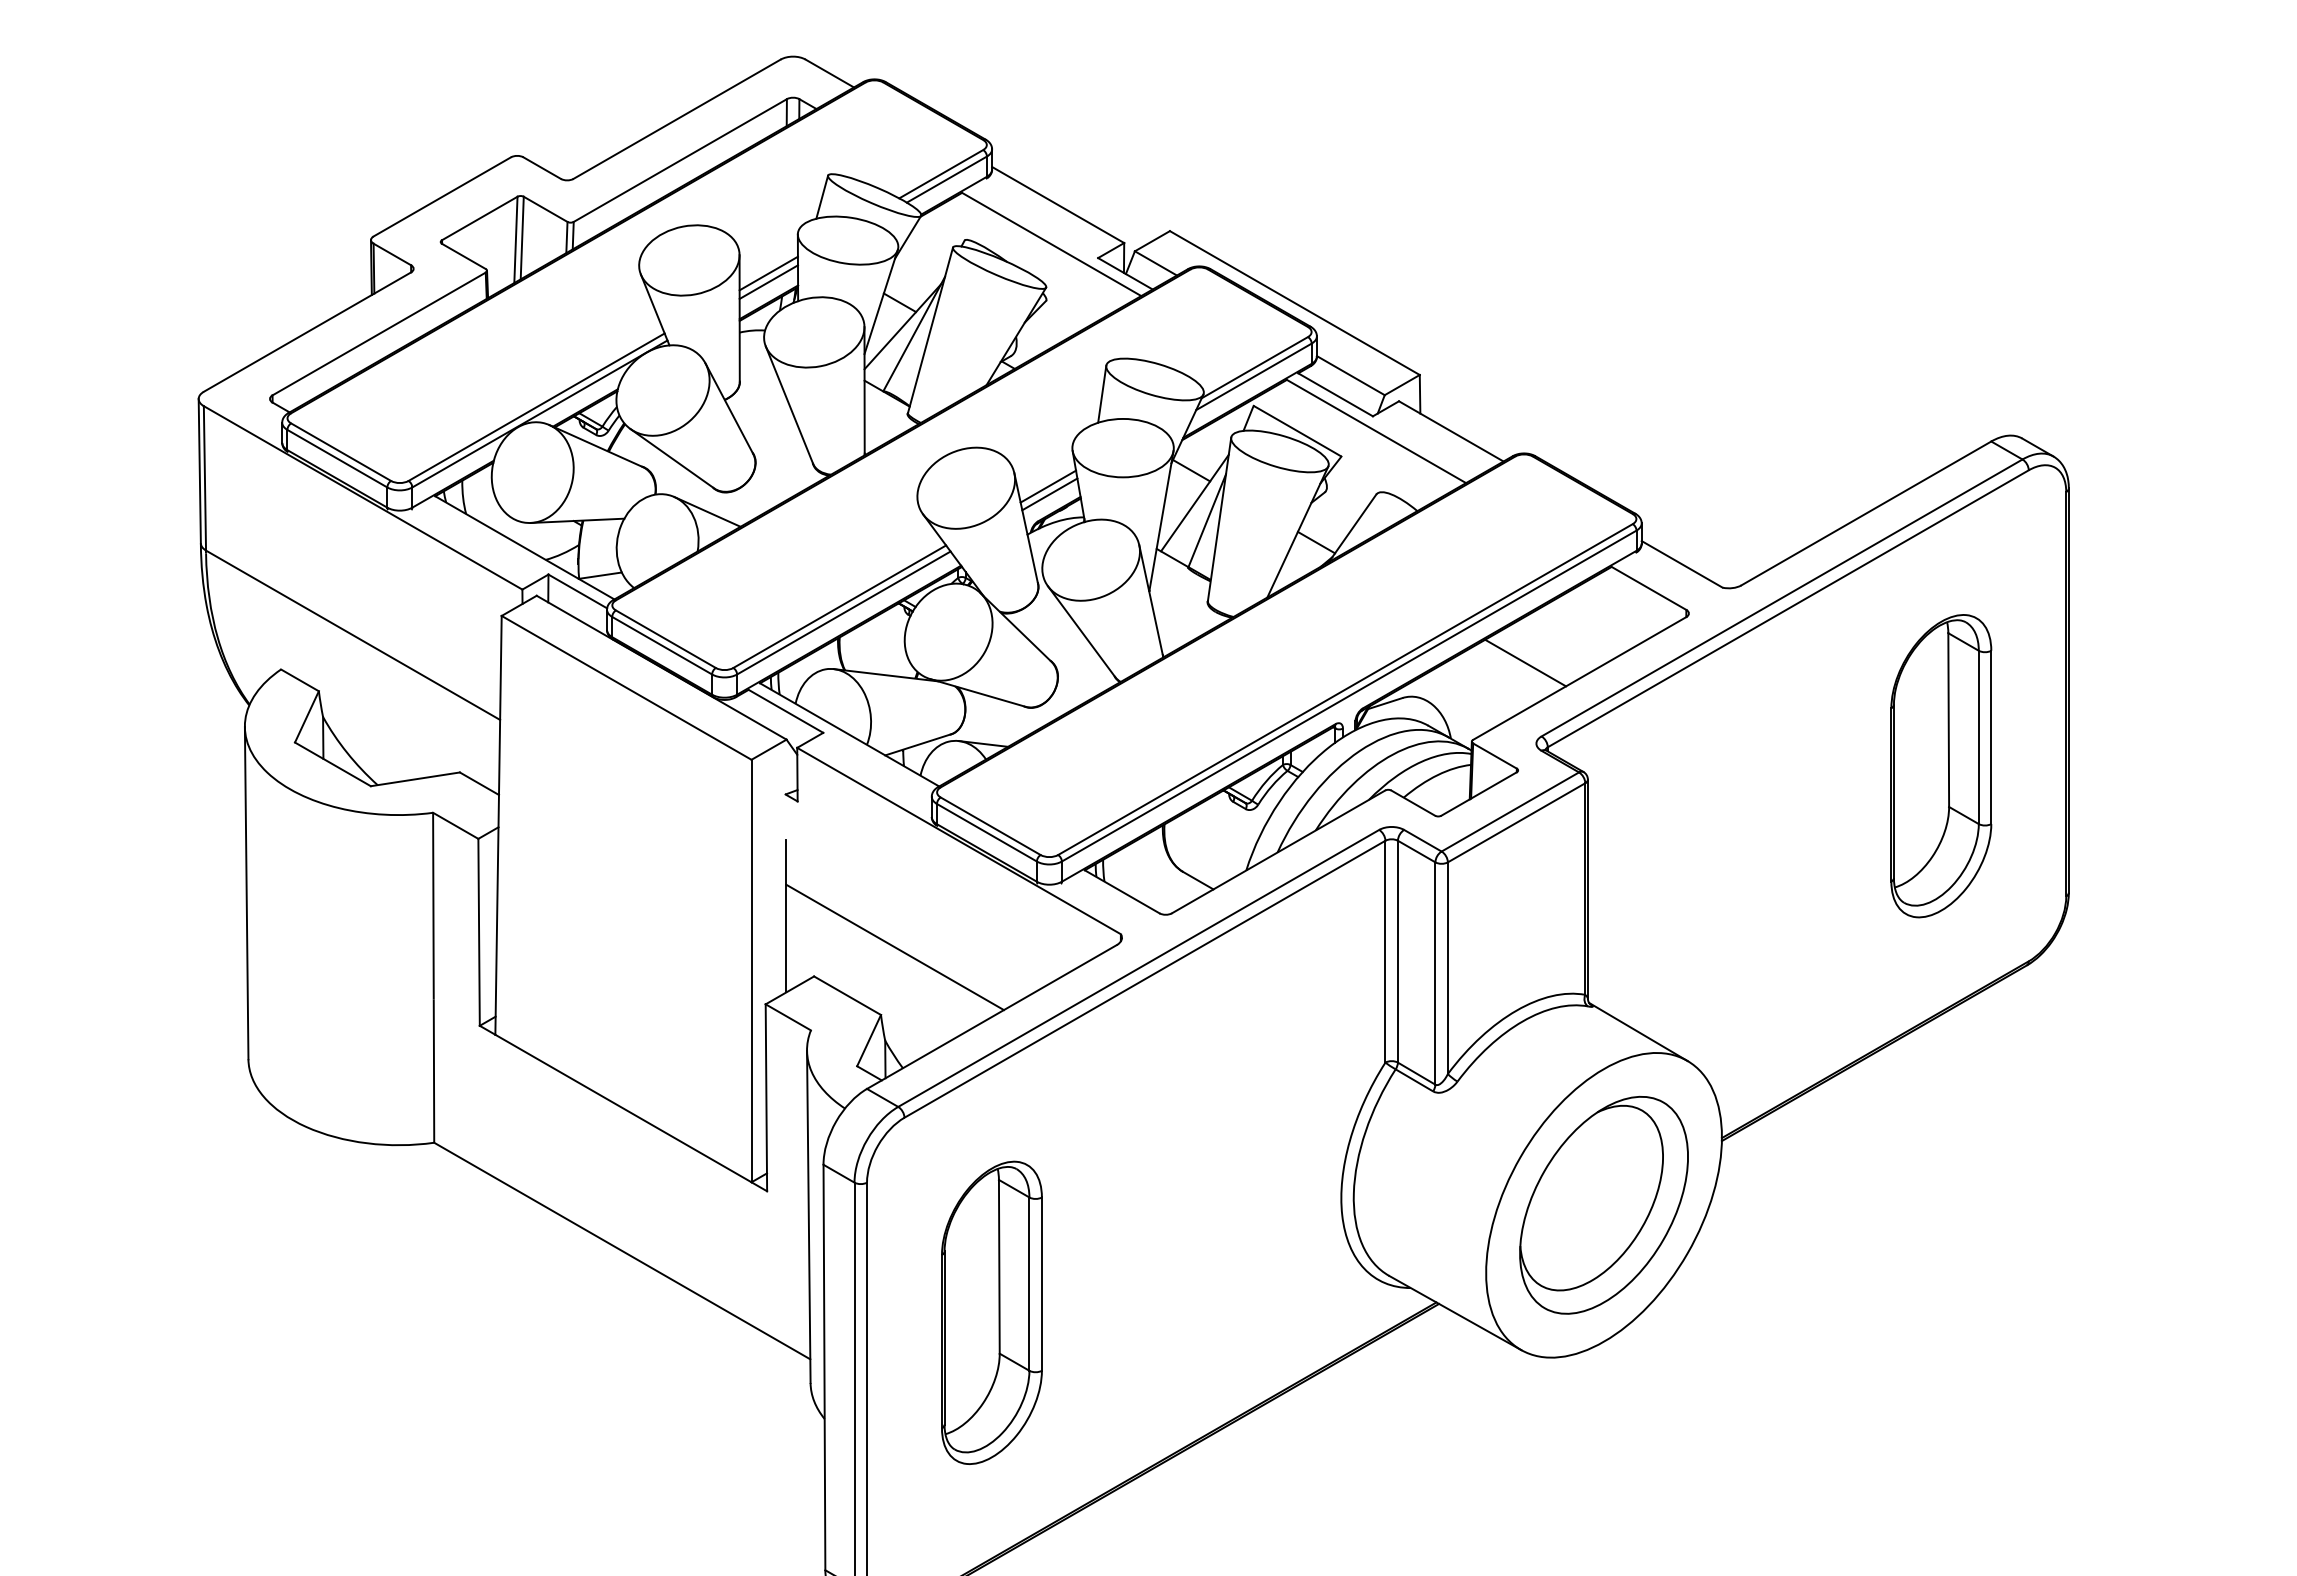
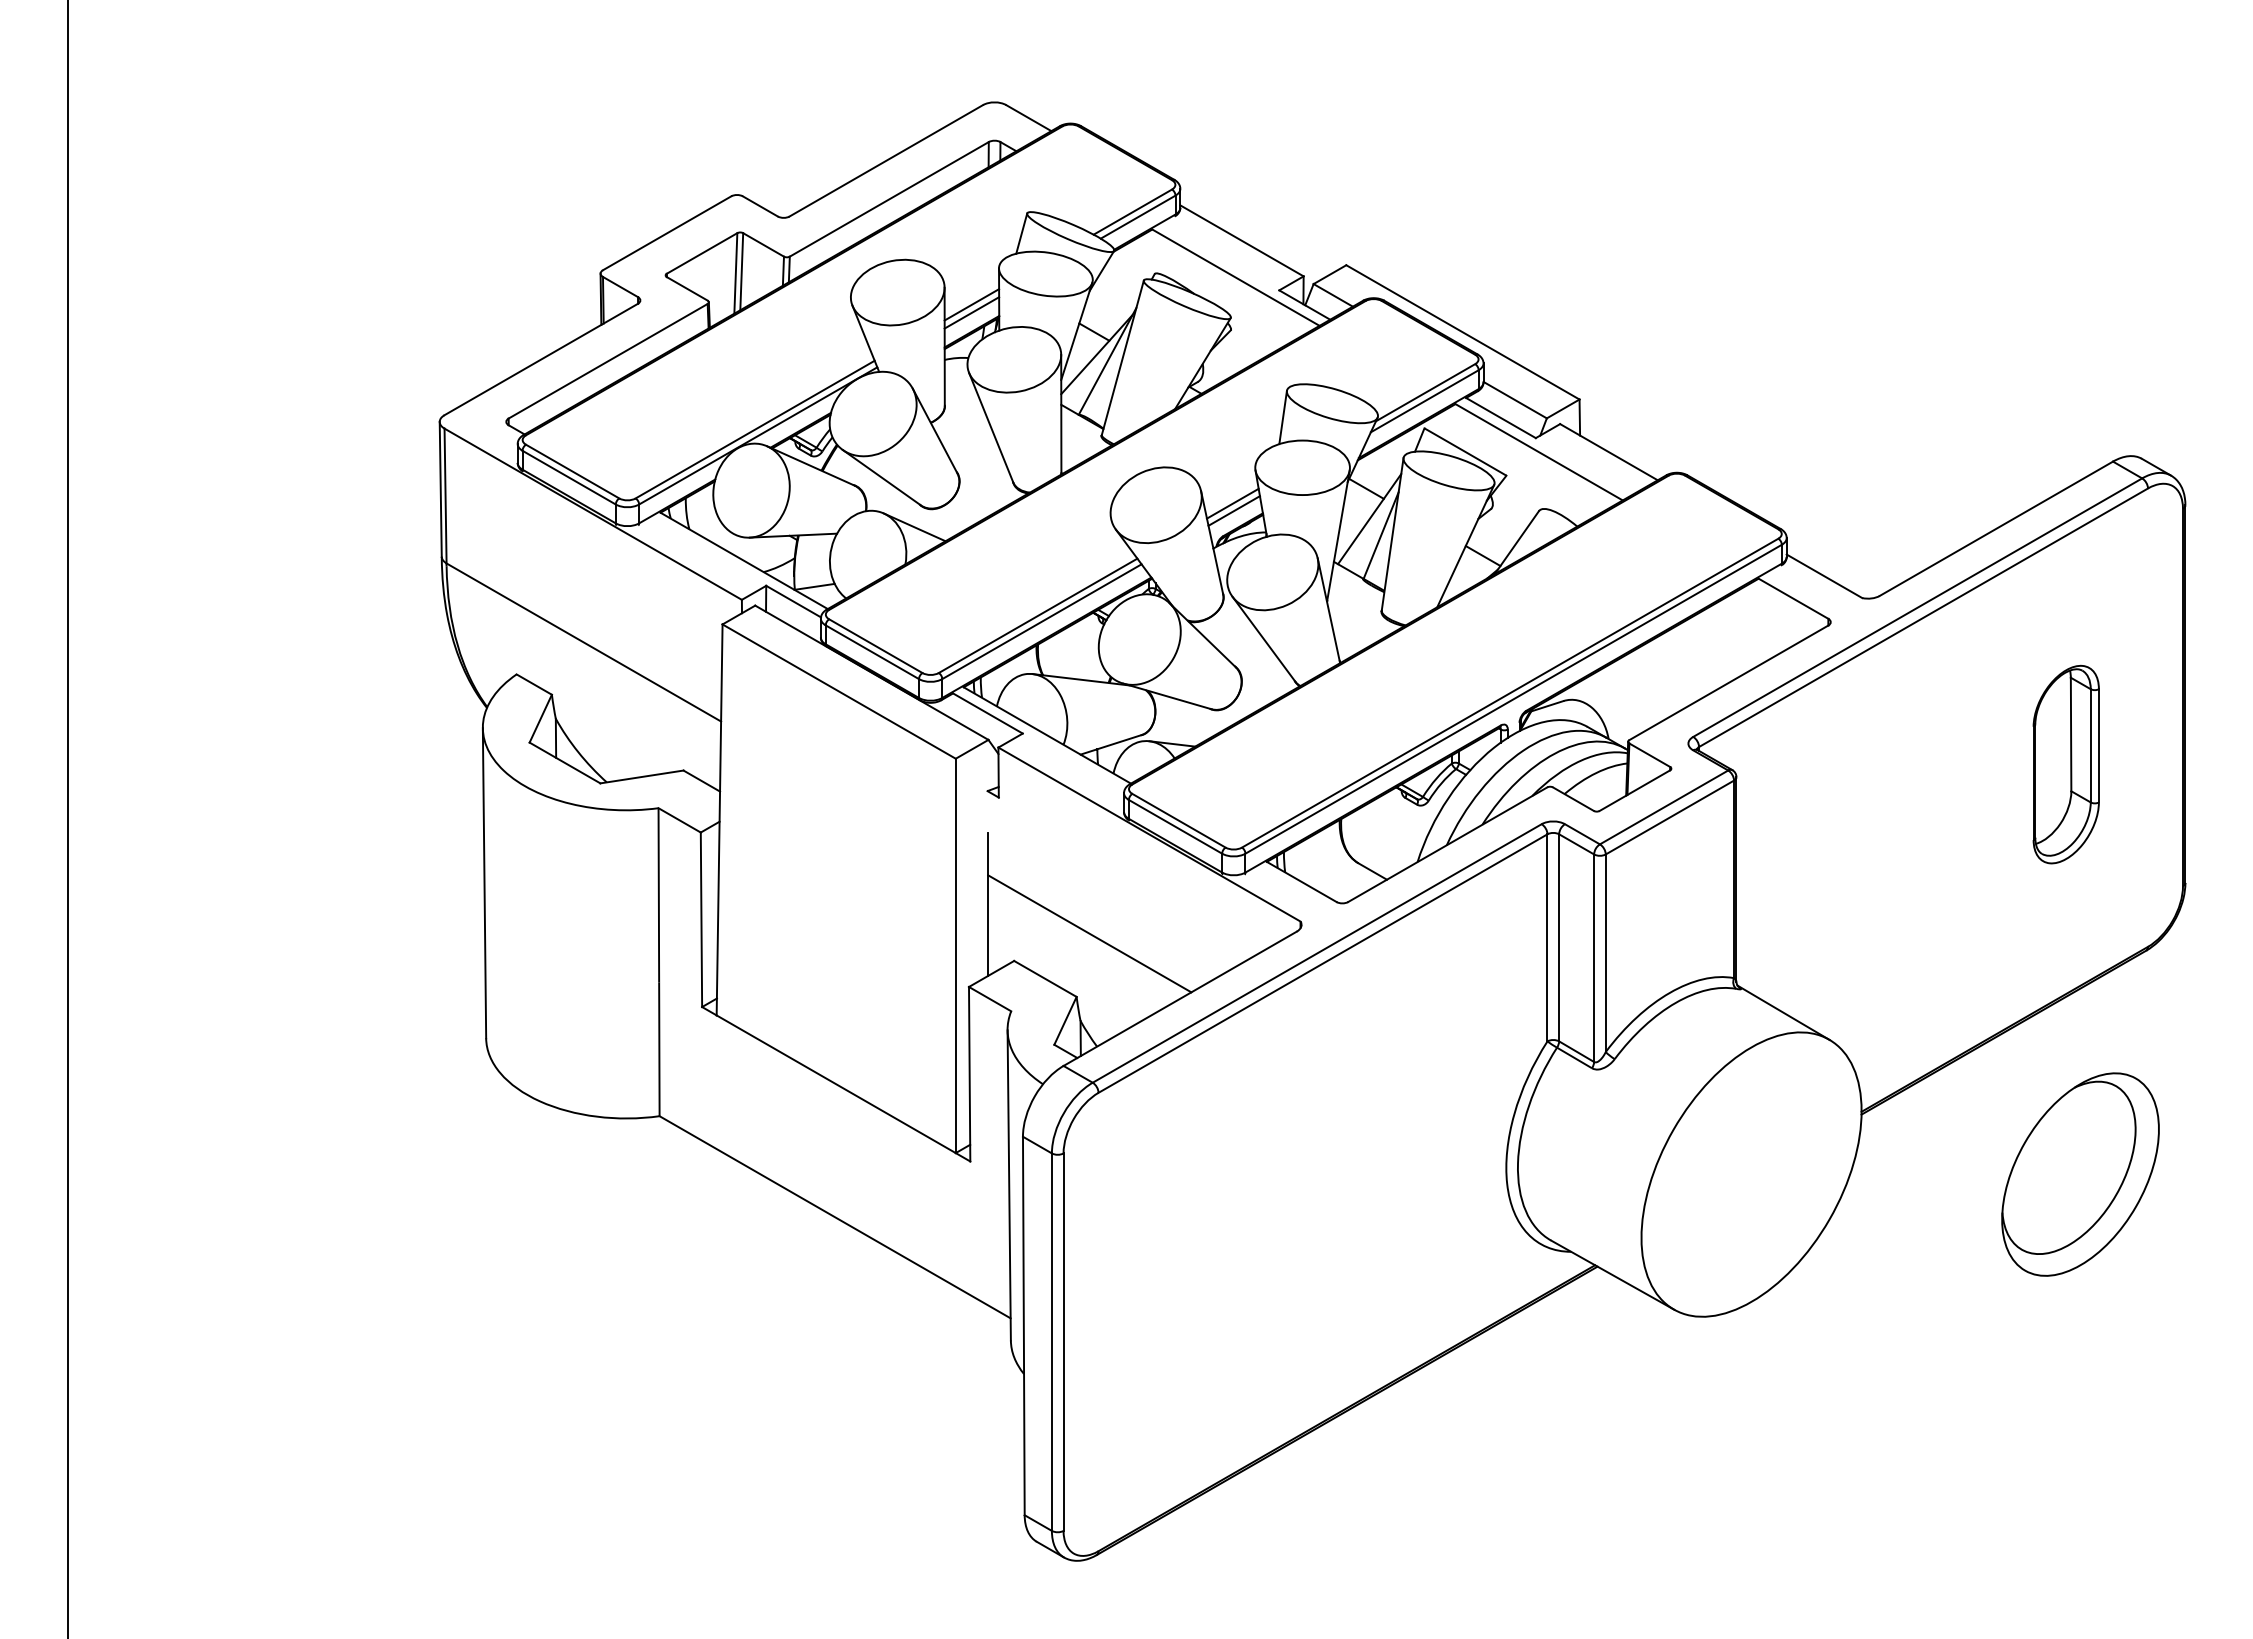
line: (1525, 663) -> (1678, 668), removed
part: (1940, 765) -> (2065, 764), size x0.7
part: (1603, 1205) -> (2080, 1174), moved
part: (991, 1313) -> (1179, 1275), removed

